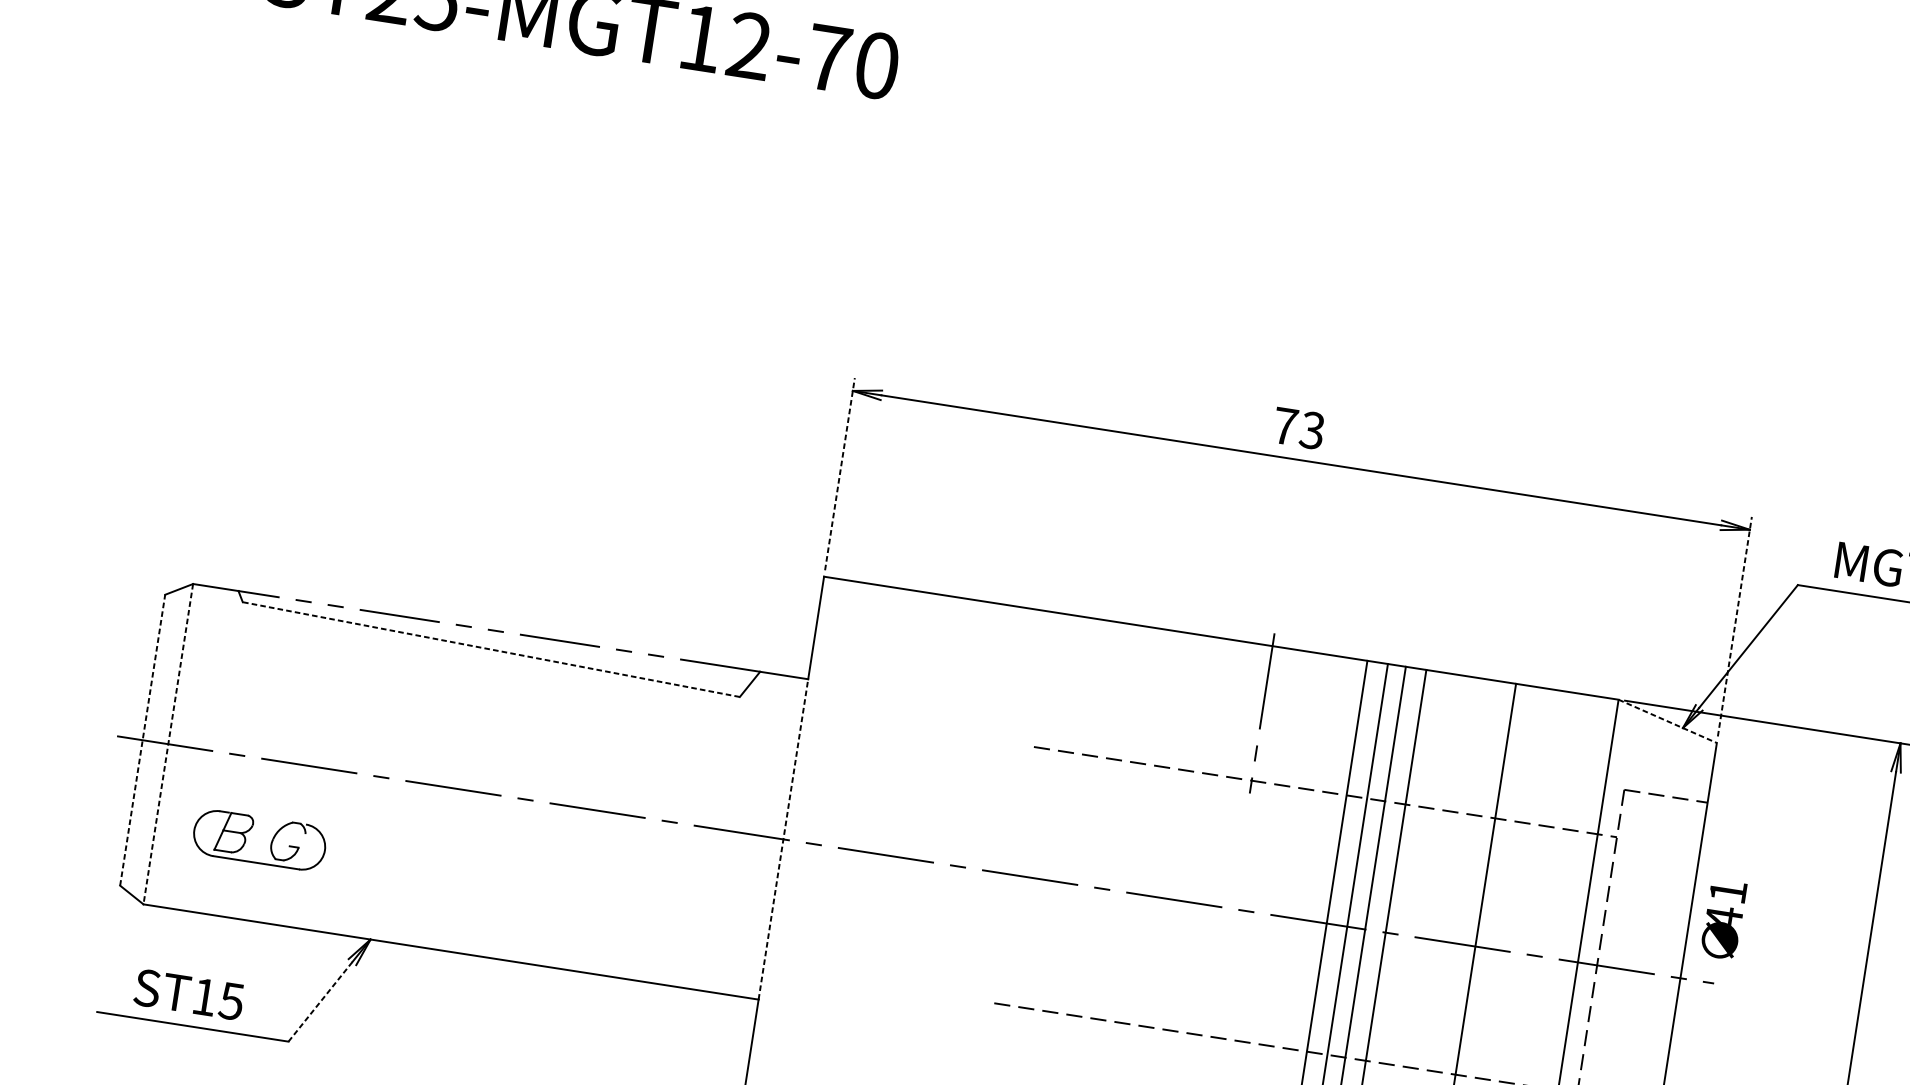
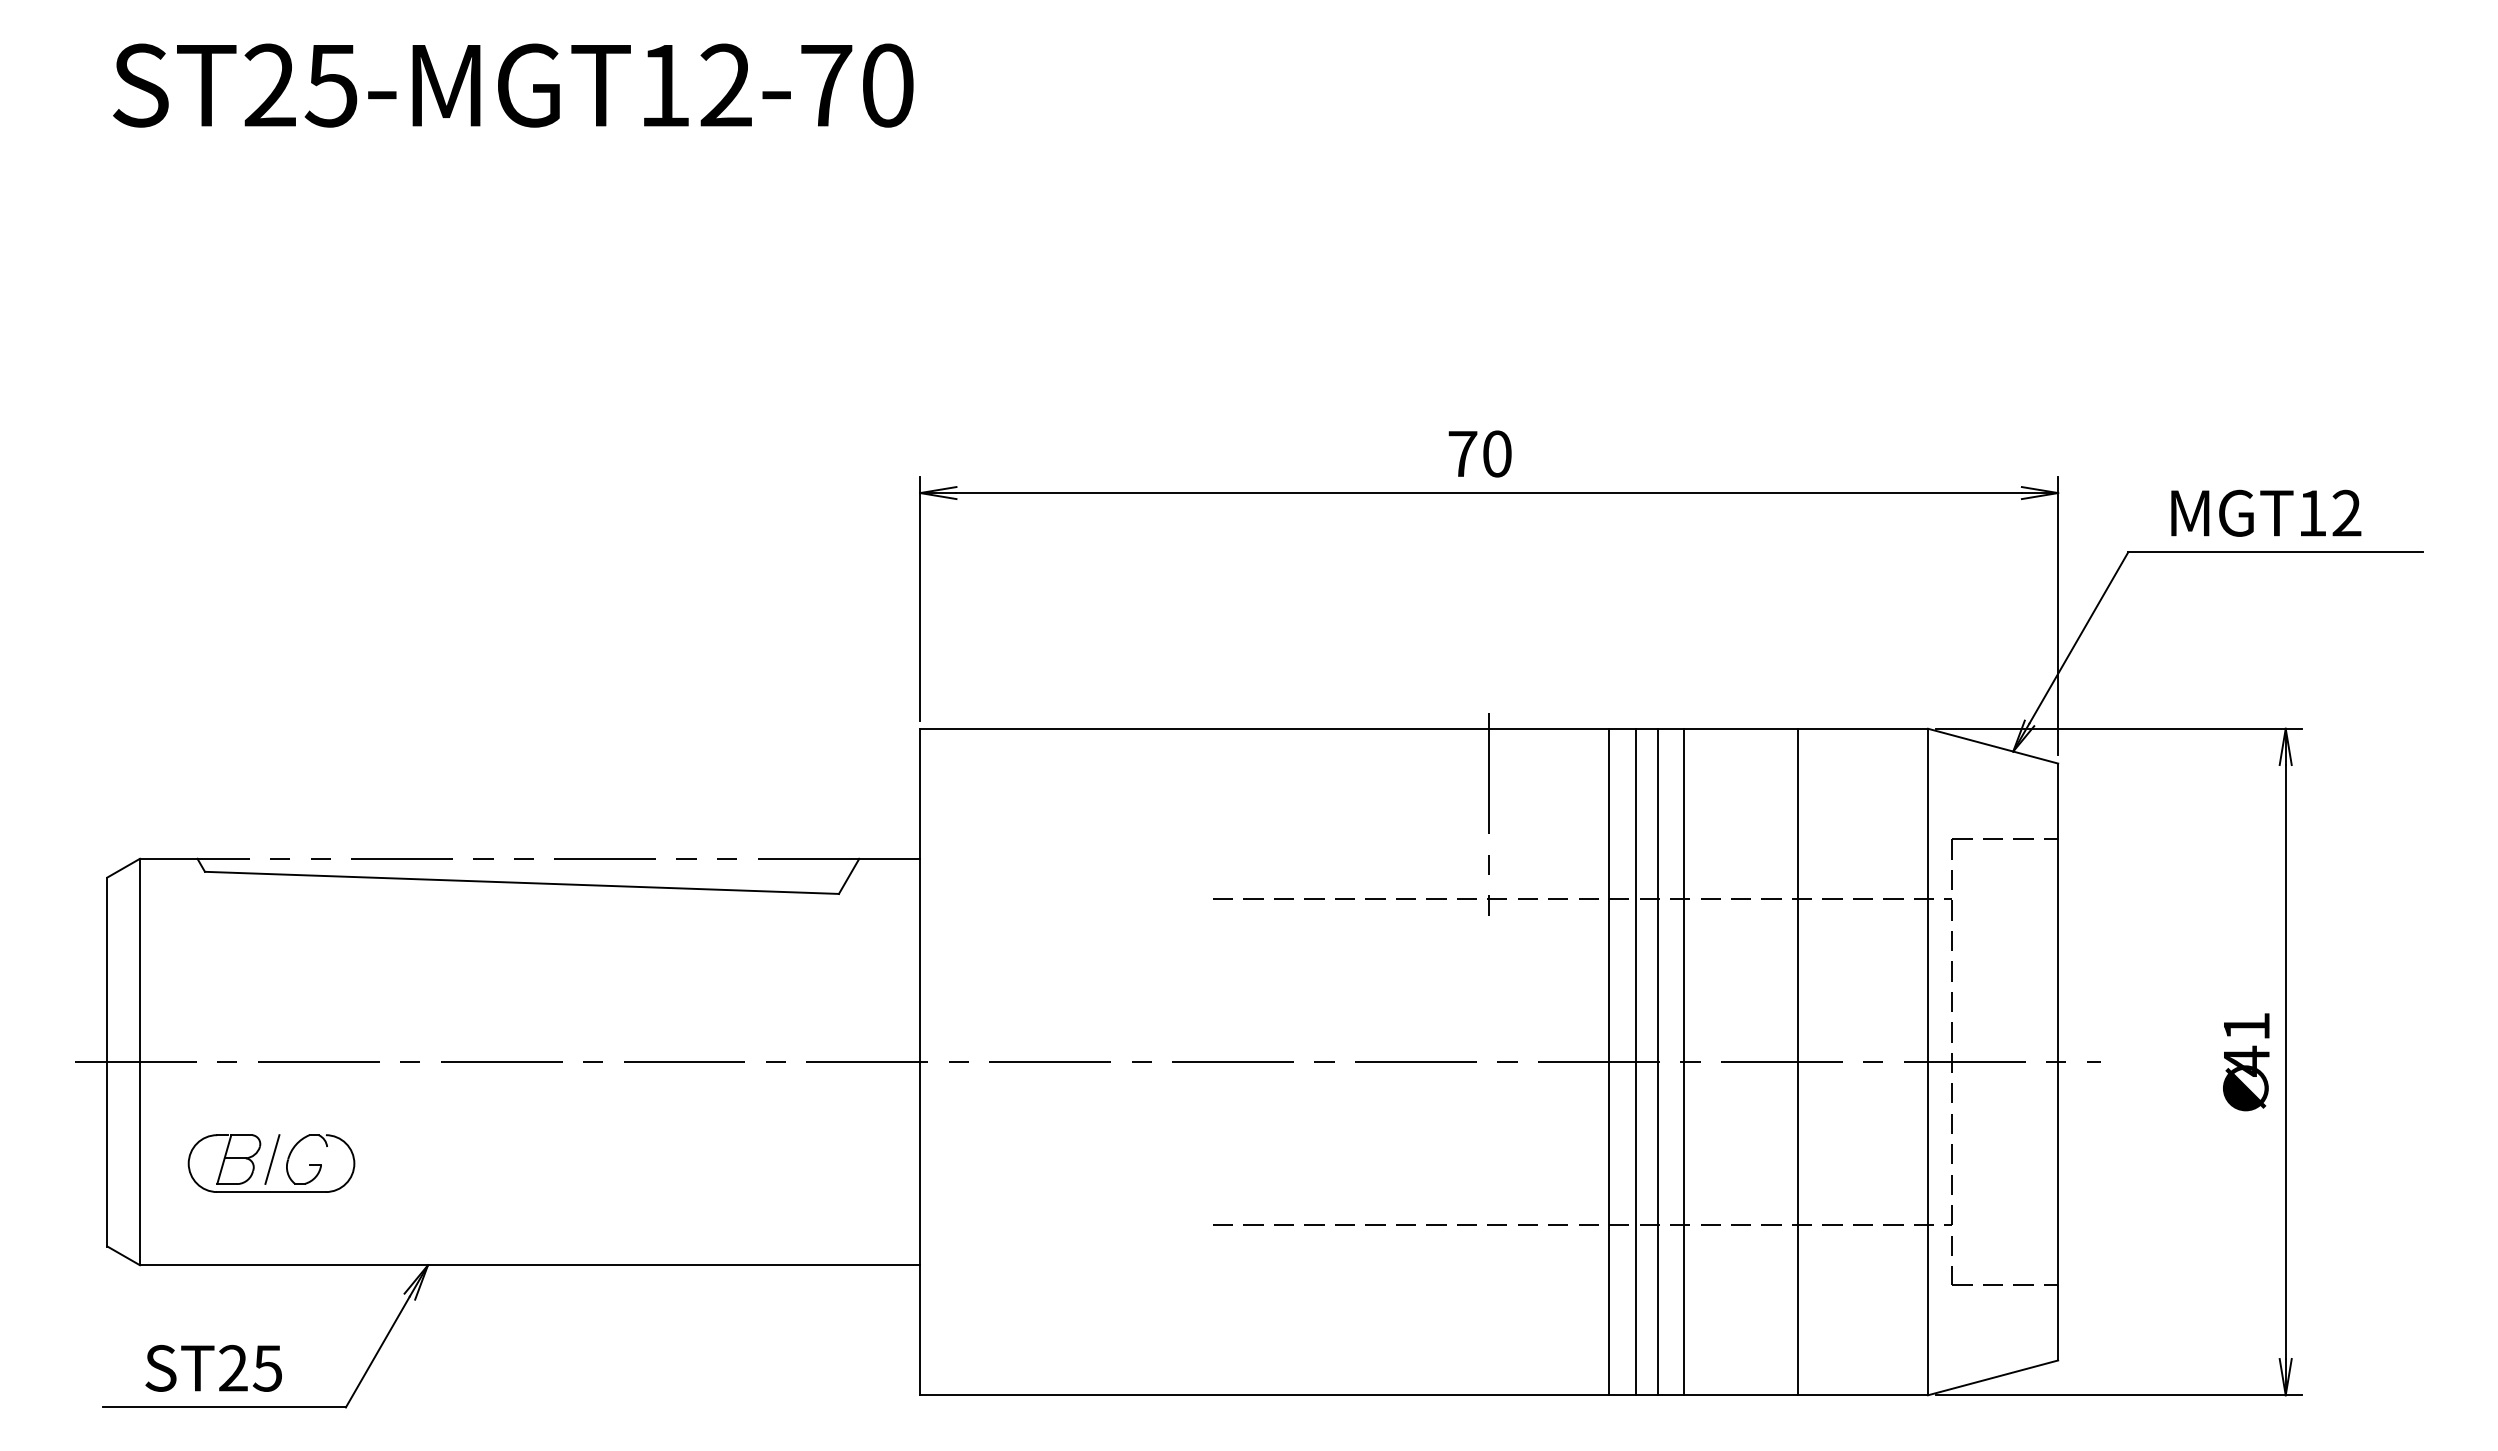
text: (1311, 430) -> (1496, 453), 73 -> 70
line: (840, 474) -> (920, 598), dashed -> solid
line: (1735, 626) -> (2058, 615), dashed -> solid
line: (491, 649) -> (521, 882), dashed -> solid
line: (1667, 721) -> (1993, 746), dashed -> solid
line: (142, 740) -> (107, 1062), dashed -> solid
line: (167, 744) -> (139, 1062), dashed -> solid
line: (260, 837) -> (272, 1159), added
line: (783, 839) -> (920, 1061), dashed -> solid
text: (1723, 919) -> (2246, 1062), moved
text: (204, 996) -> (233, 1367), ST15 -> ST25
line: (320, 1002) -> (377, 1352), dashed -> solid

